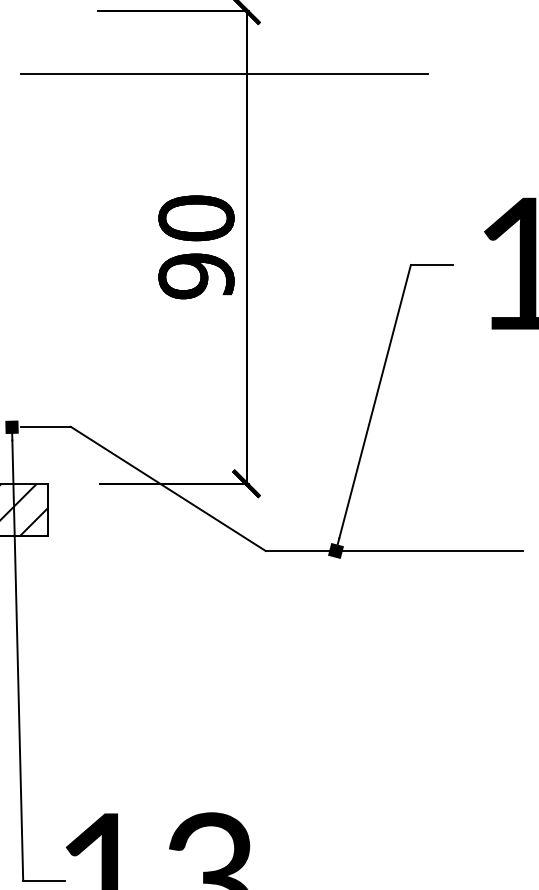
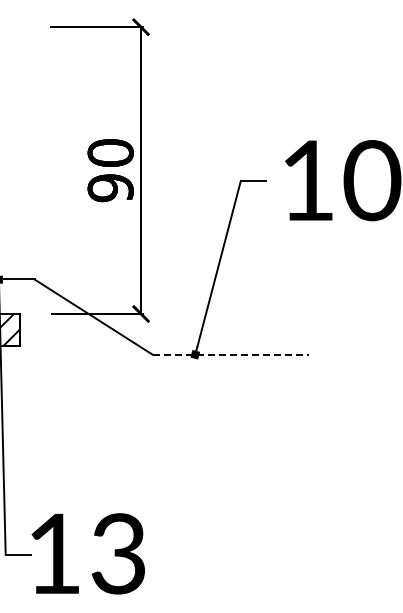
line: (224, 73) -> (127, 65), removed
line: (394, 550) -> (230, 354), solid -> dashed

